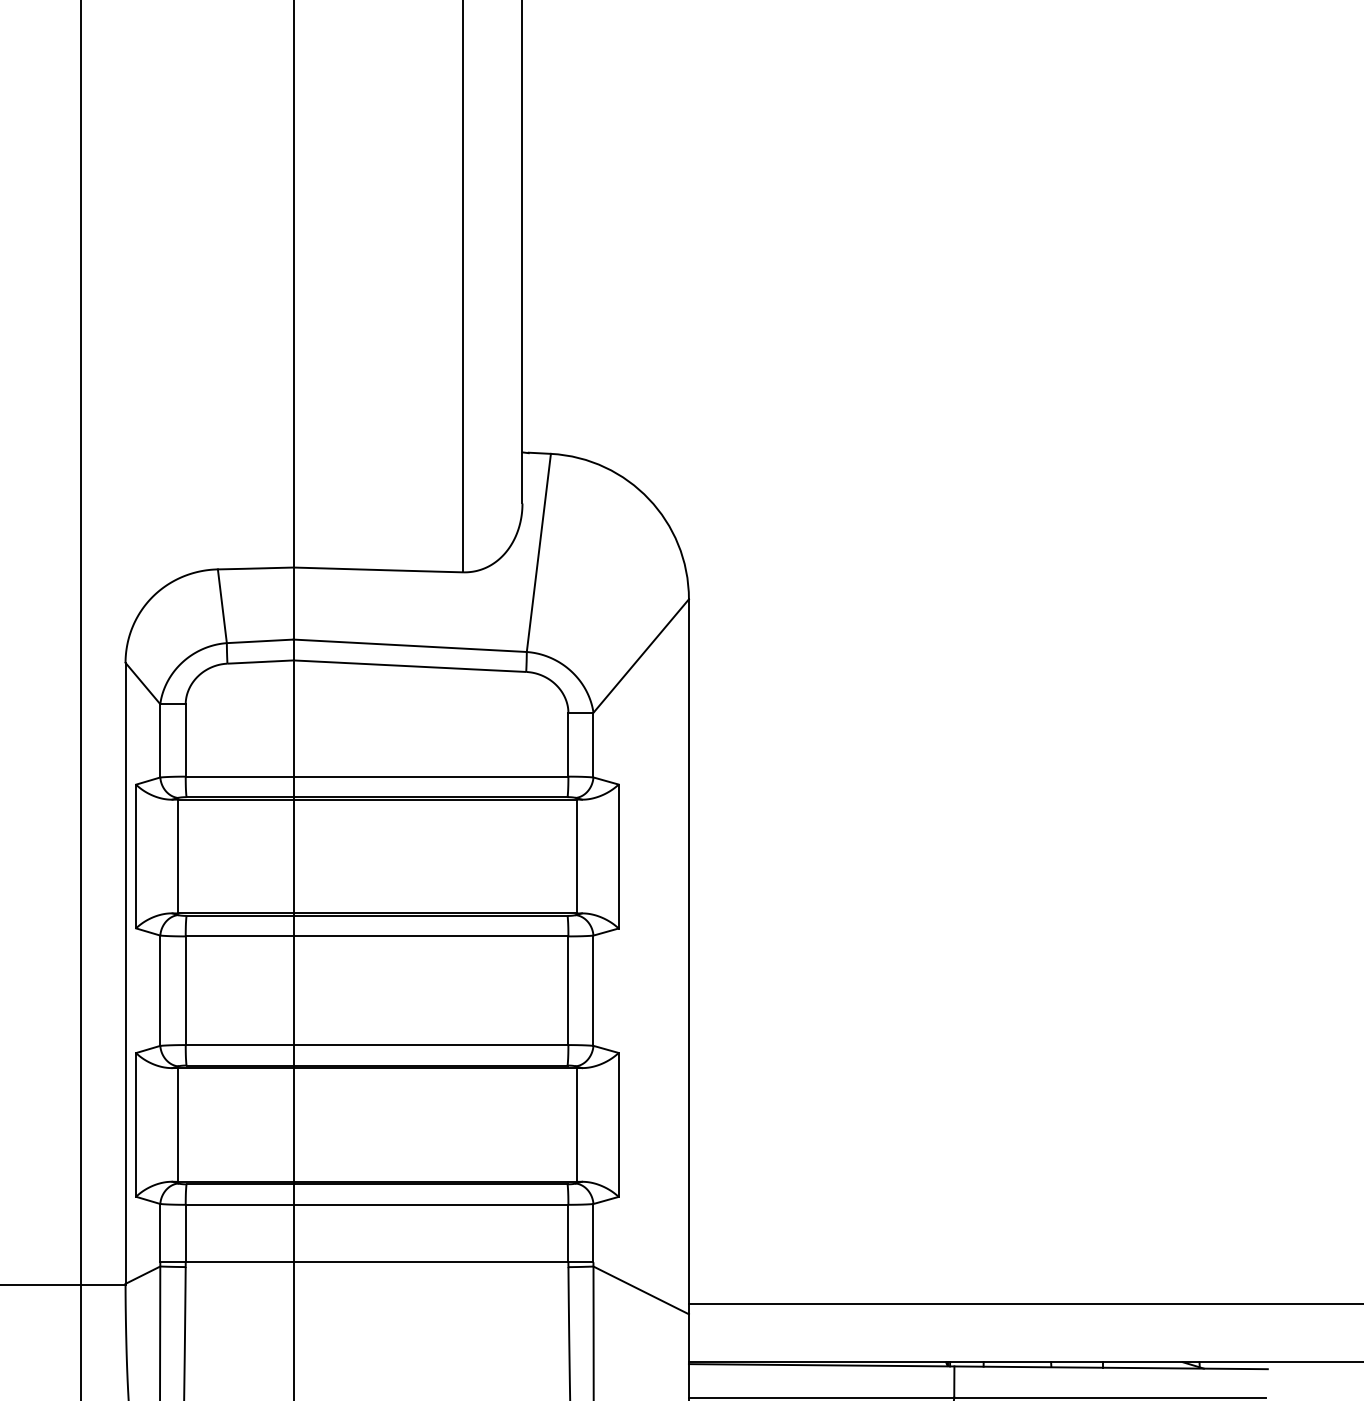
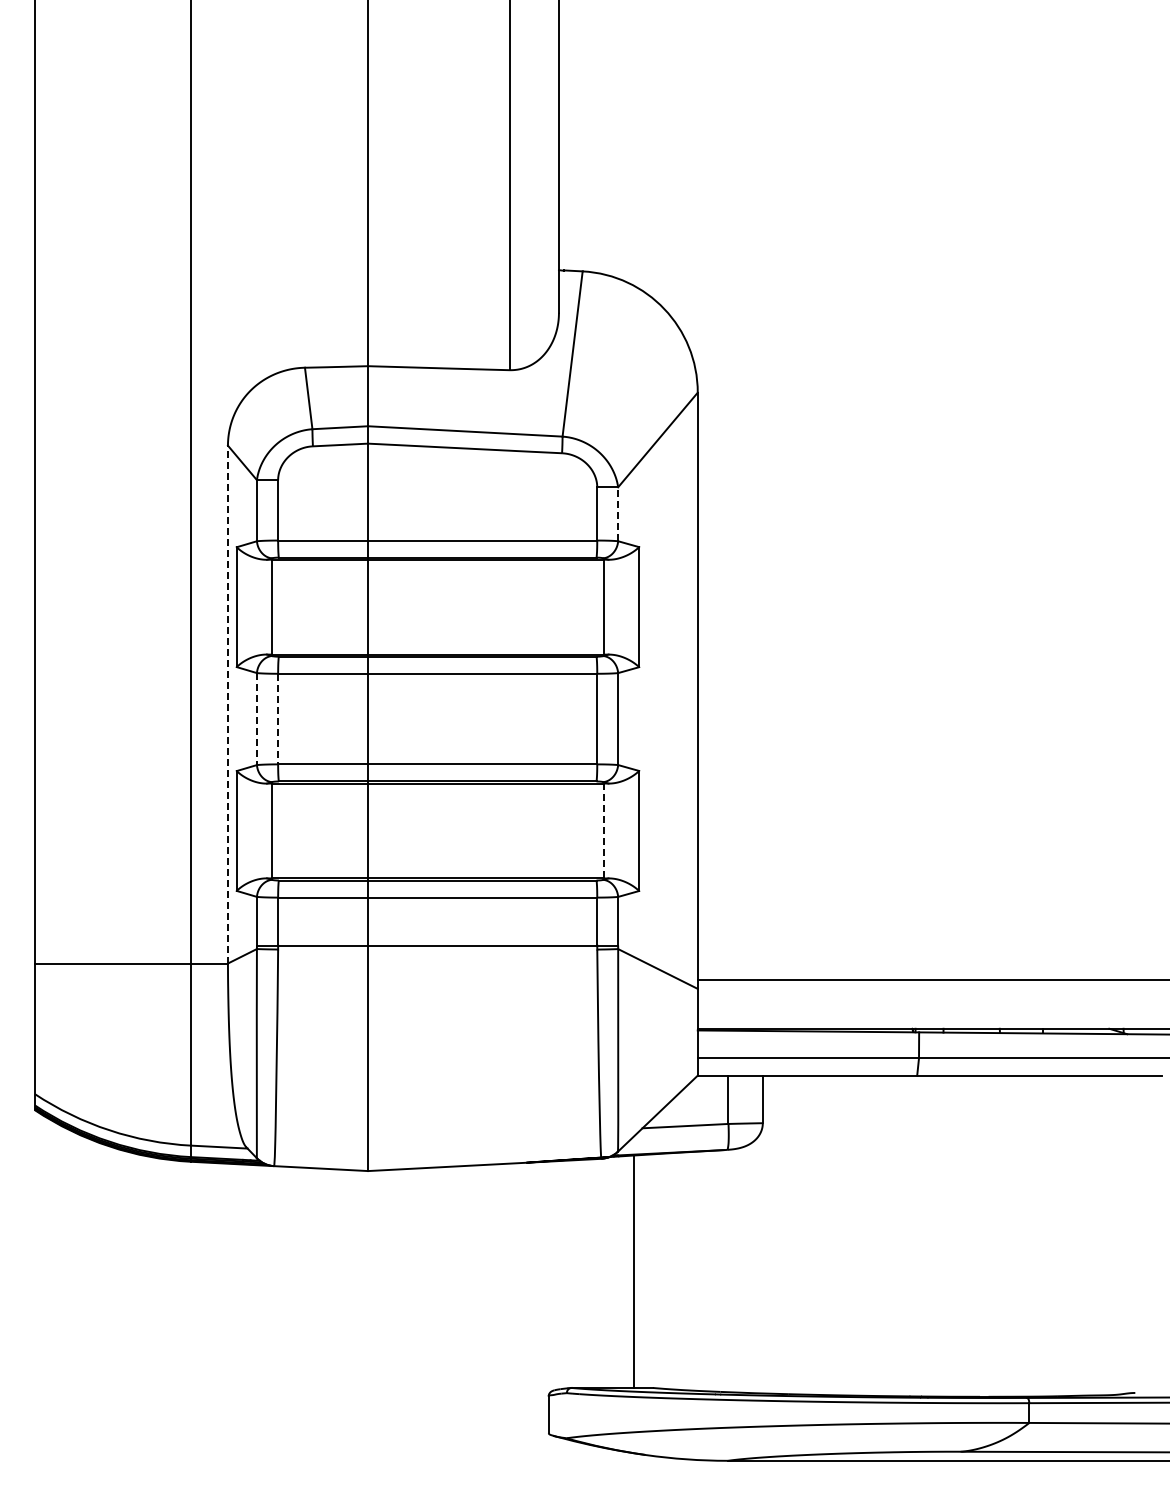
line: (593, 745) -> (618, 514), solid -> dashed
line: (124, 973) -> (227, 704), solid -> dashed
line: (159, 991) -> (256, 719), solid -> dashed
line: (186, 991) -> (278, 719), solid -> dashed
line: (577, 1124) -> (604, 830), solid -> dashed

